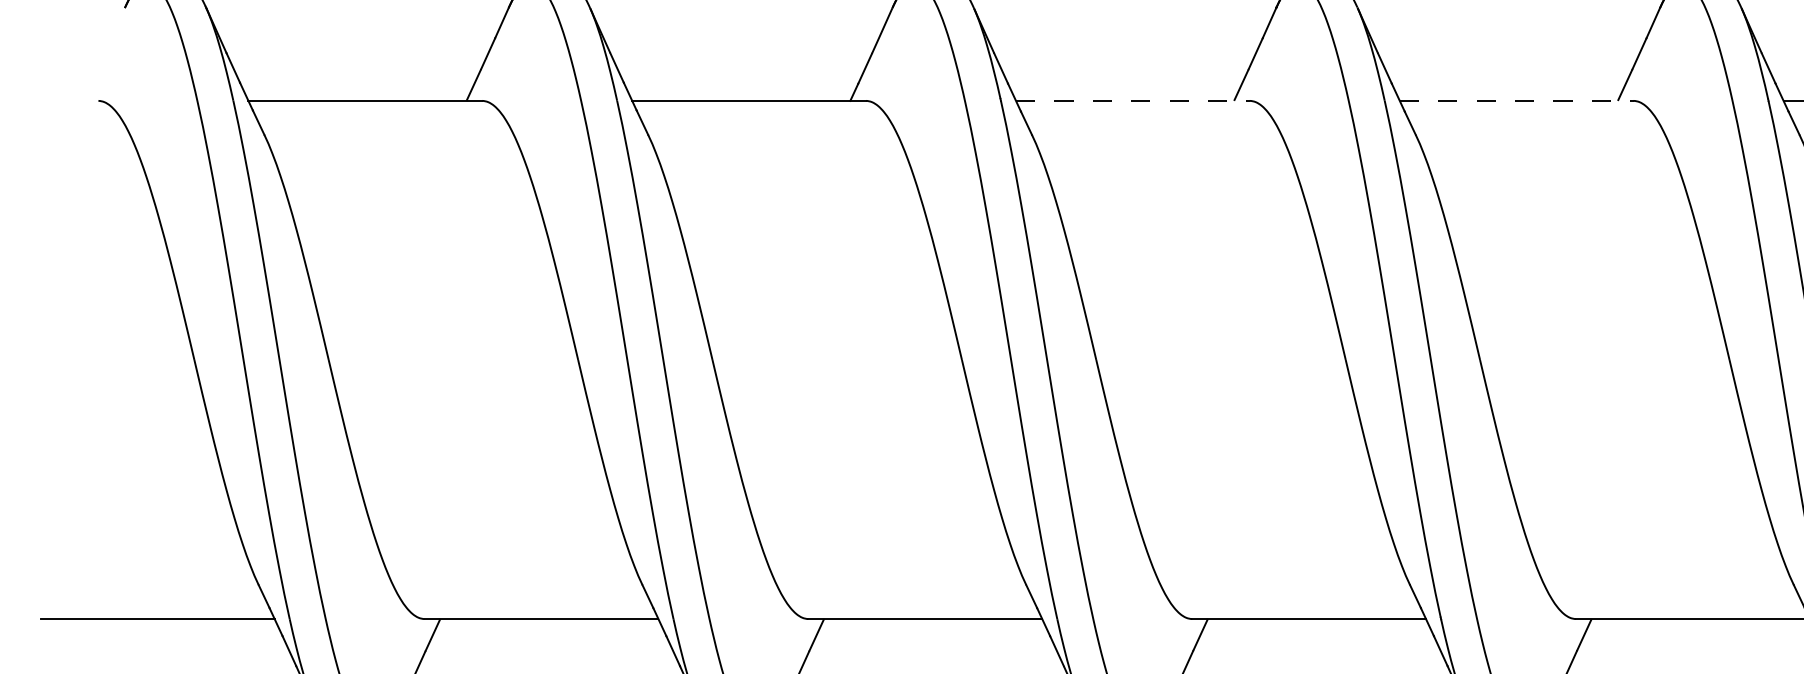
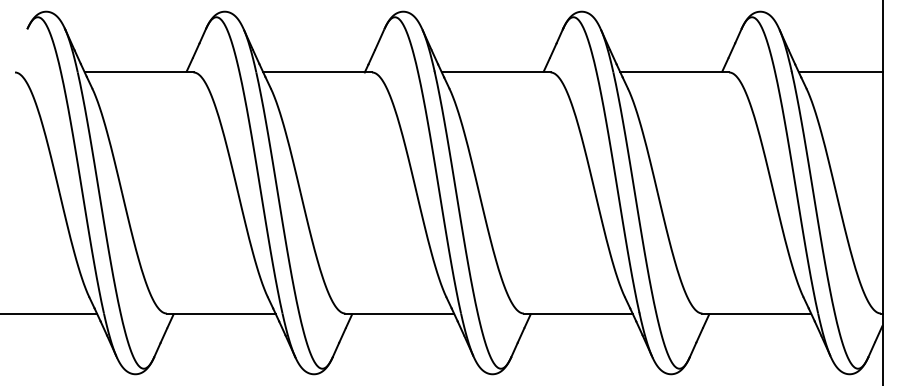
line: (1133, 100) -> (496, 72), dashed -> solid
line: (1518, 100) -> (675, 72), dashed -> solid

